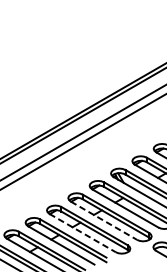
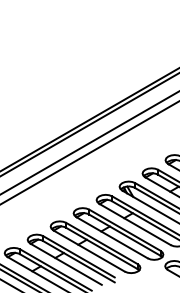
line: (104, 220) -> (112, 237), dashed -> solid
line: (83, 233) -> (89, 251), dashed -> solid

